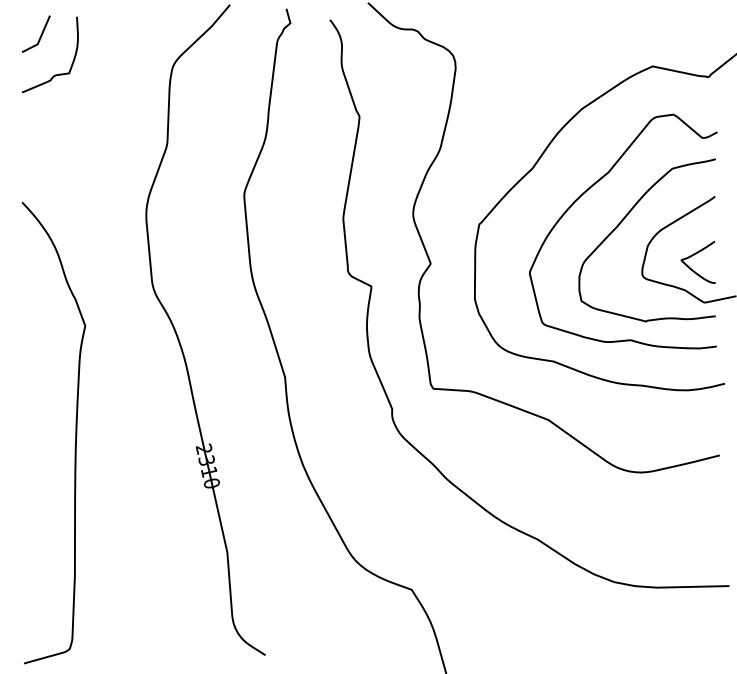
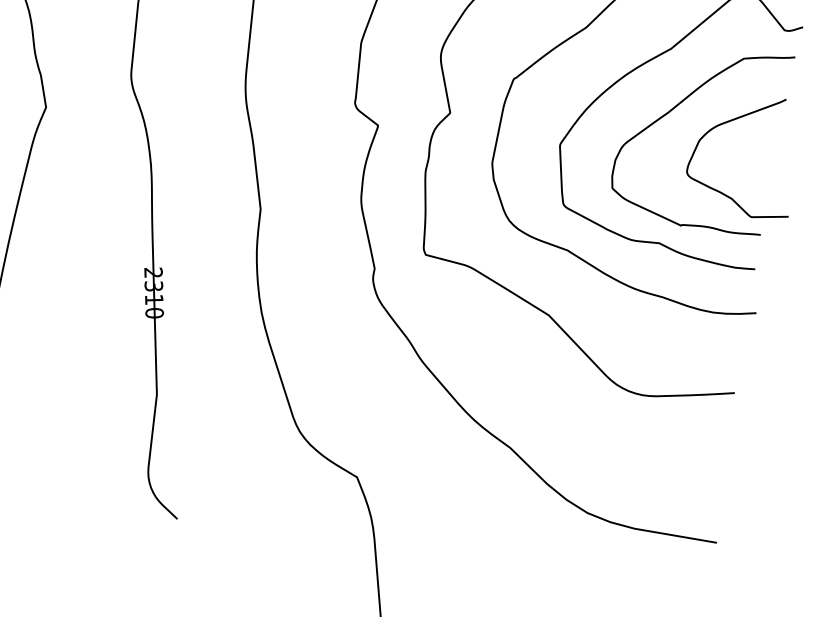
curve: (694, 255) -> (750, 161), removed

